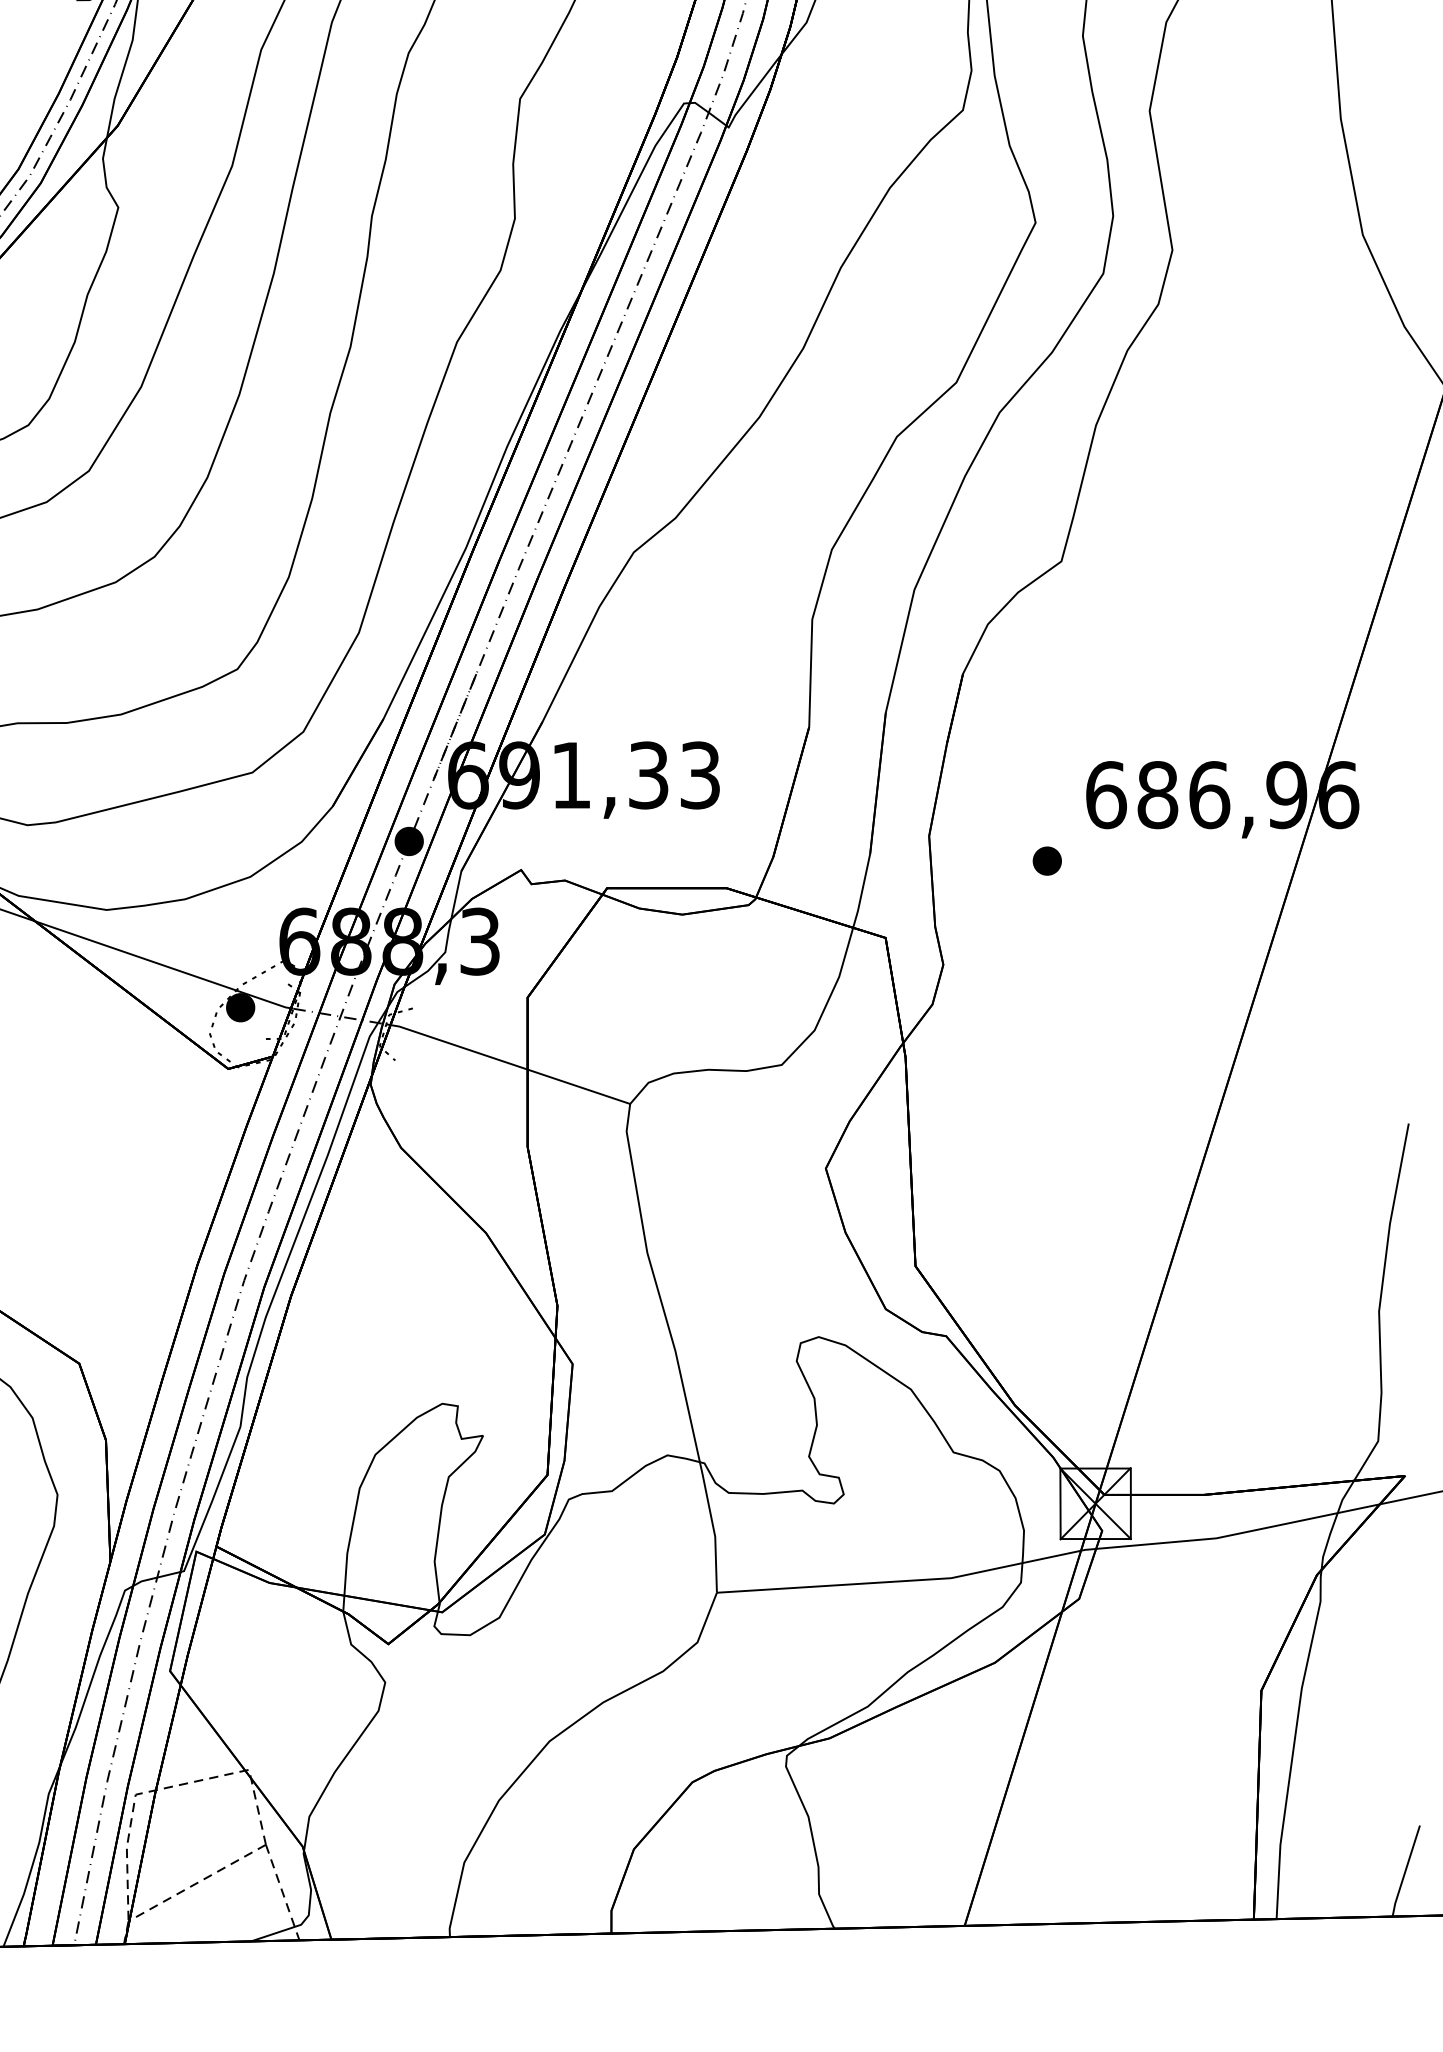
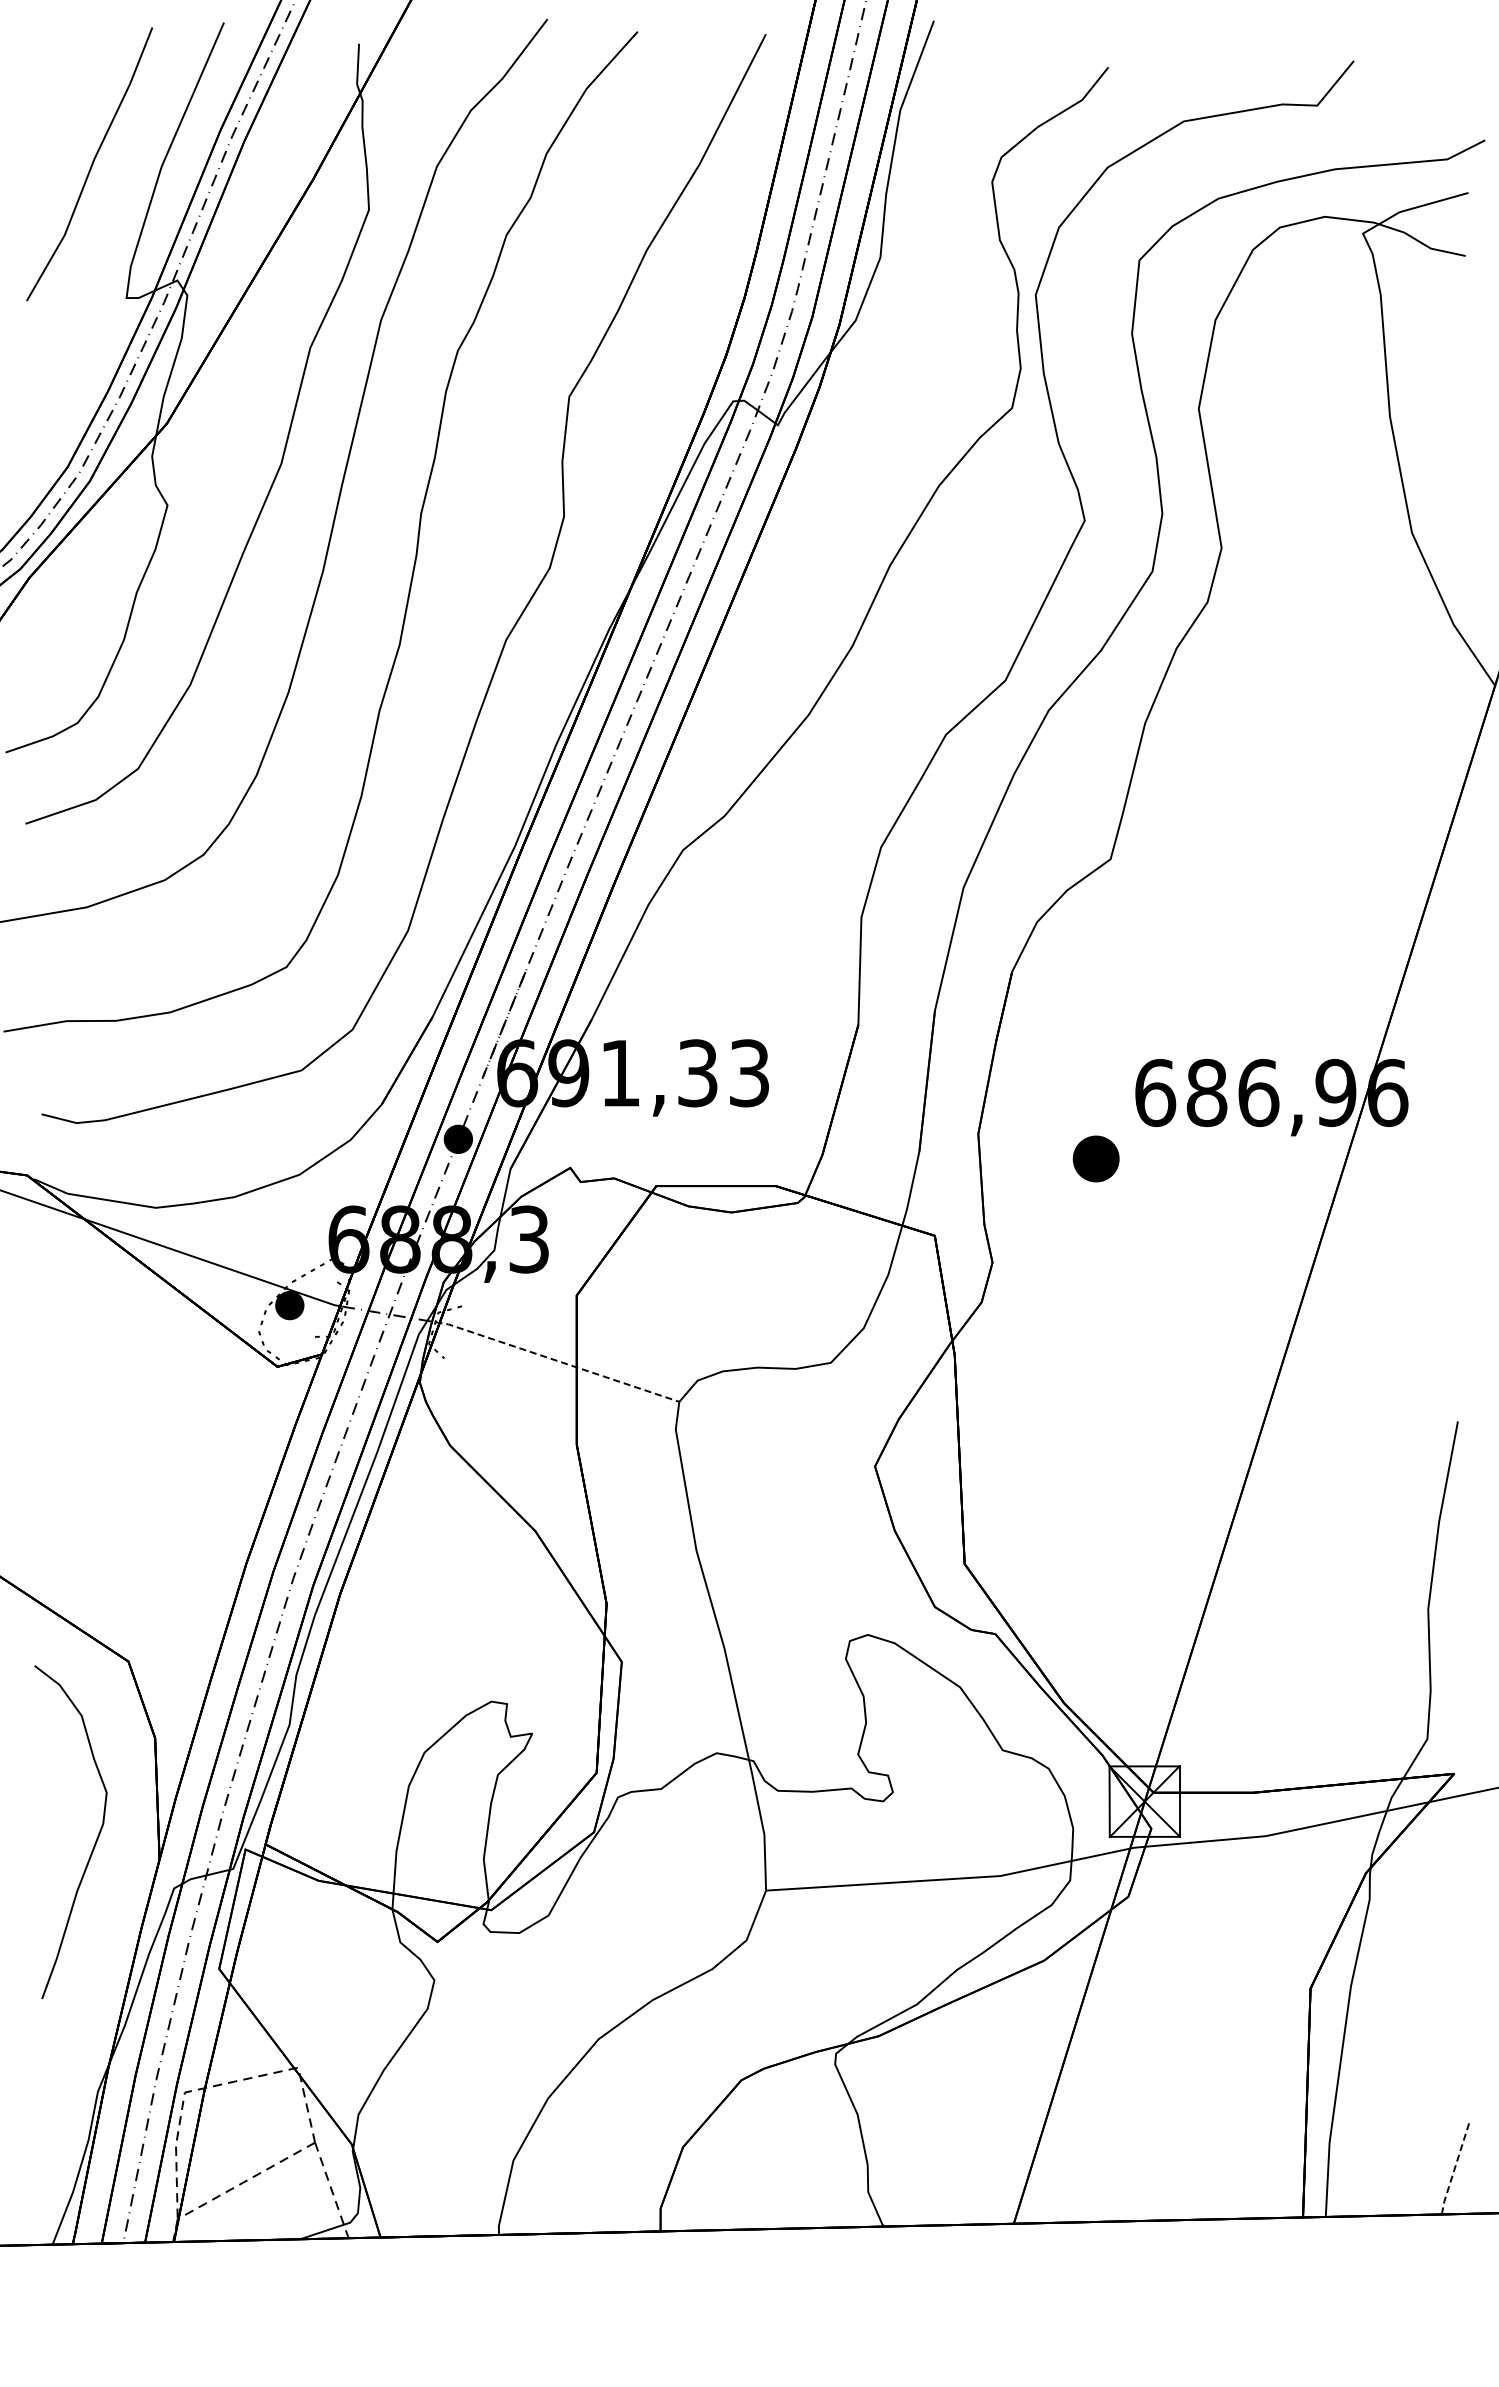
part: (1047, 860) -> (1096, 1158), size x1.6
line: (508, 1062) -> (557, 1360), solid -> dashed
line: (1405, 1871) -> (1454, 2169), solid -> dashed

